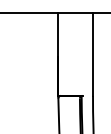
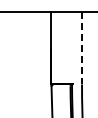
line: (93, 55) -> (82, 48), solid -> dashed

